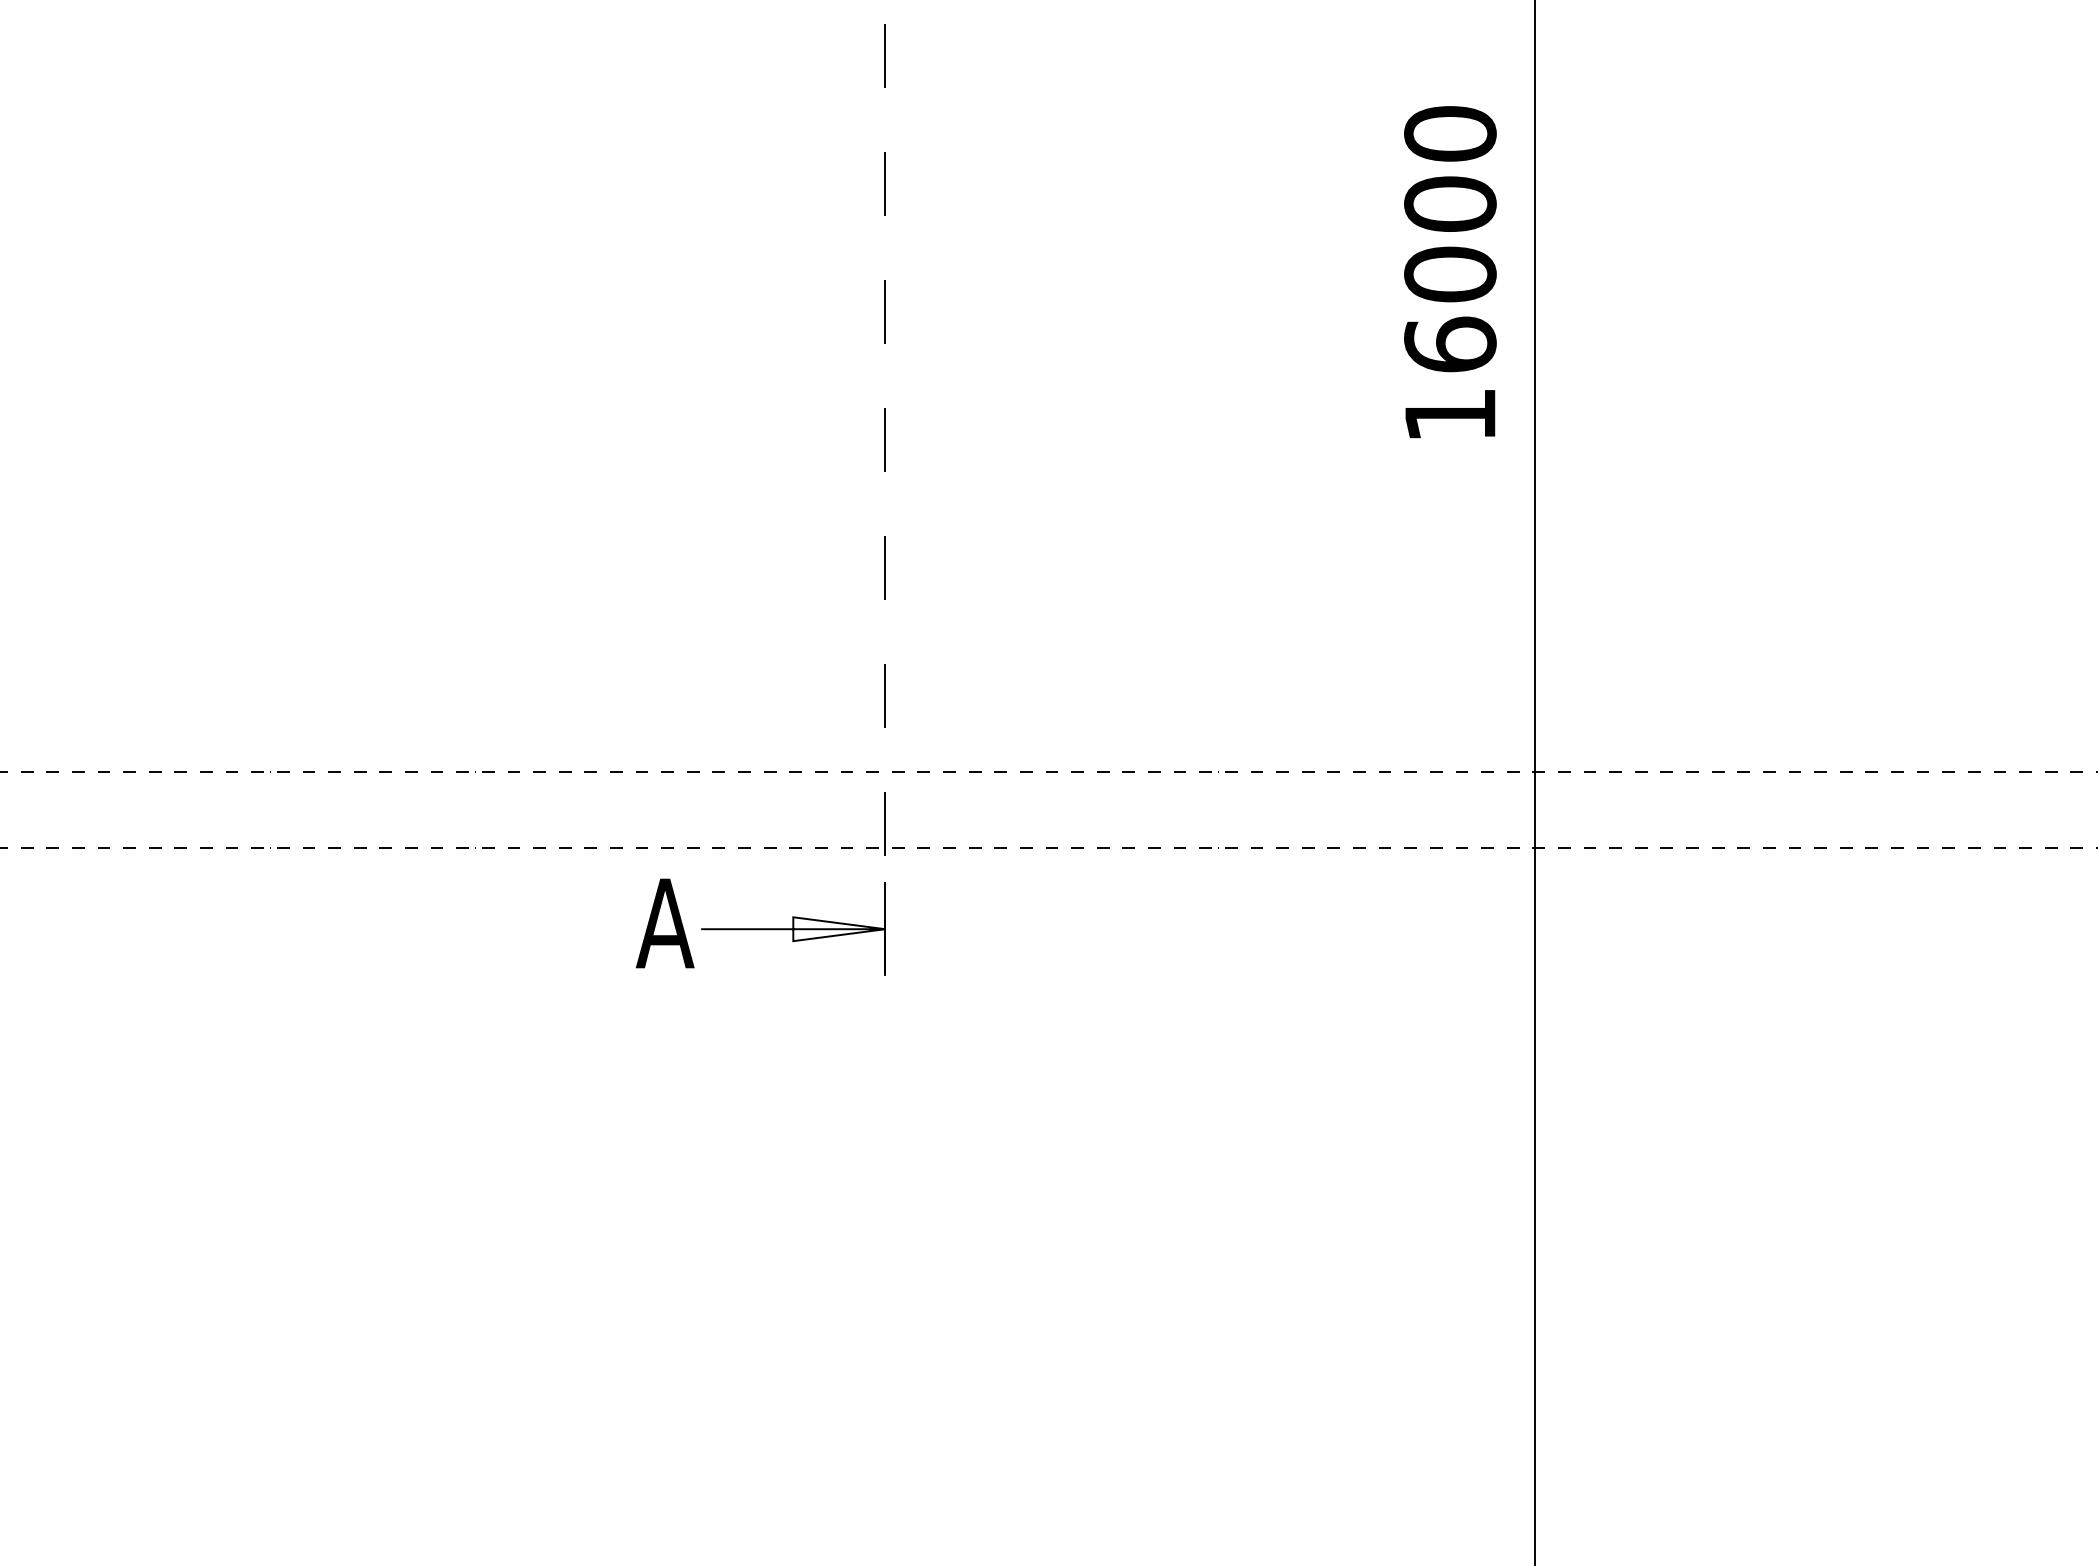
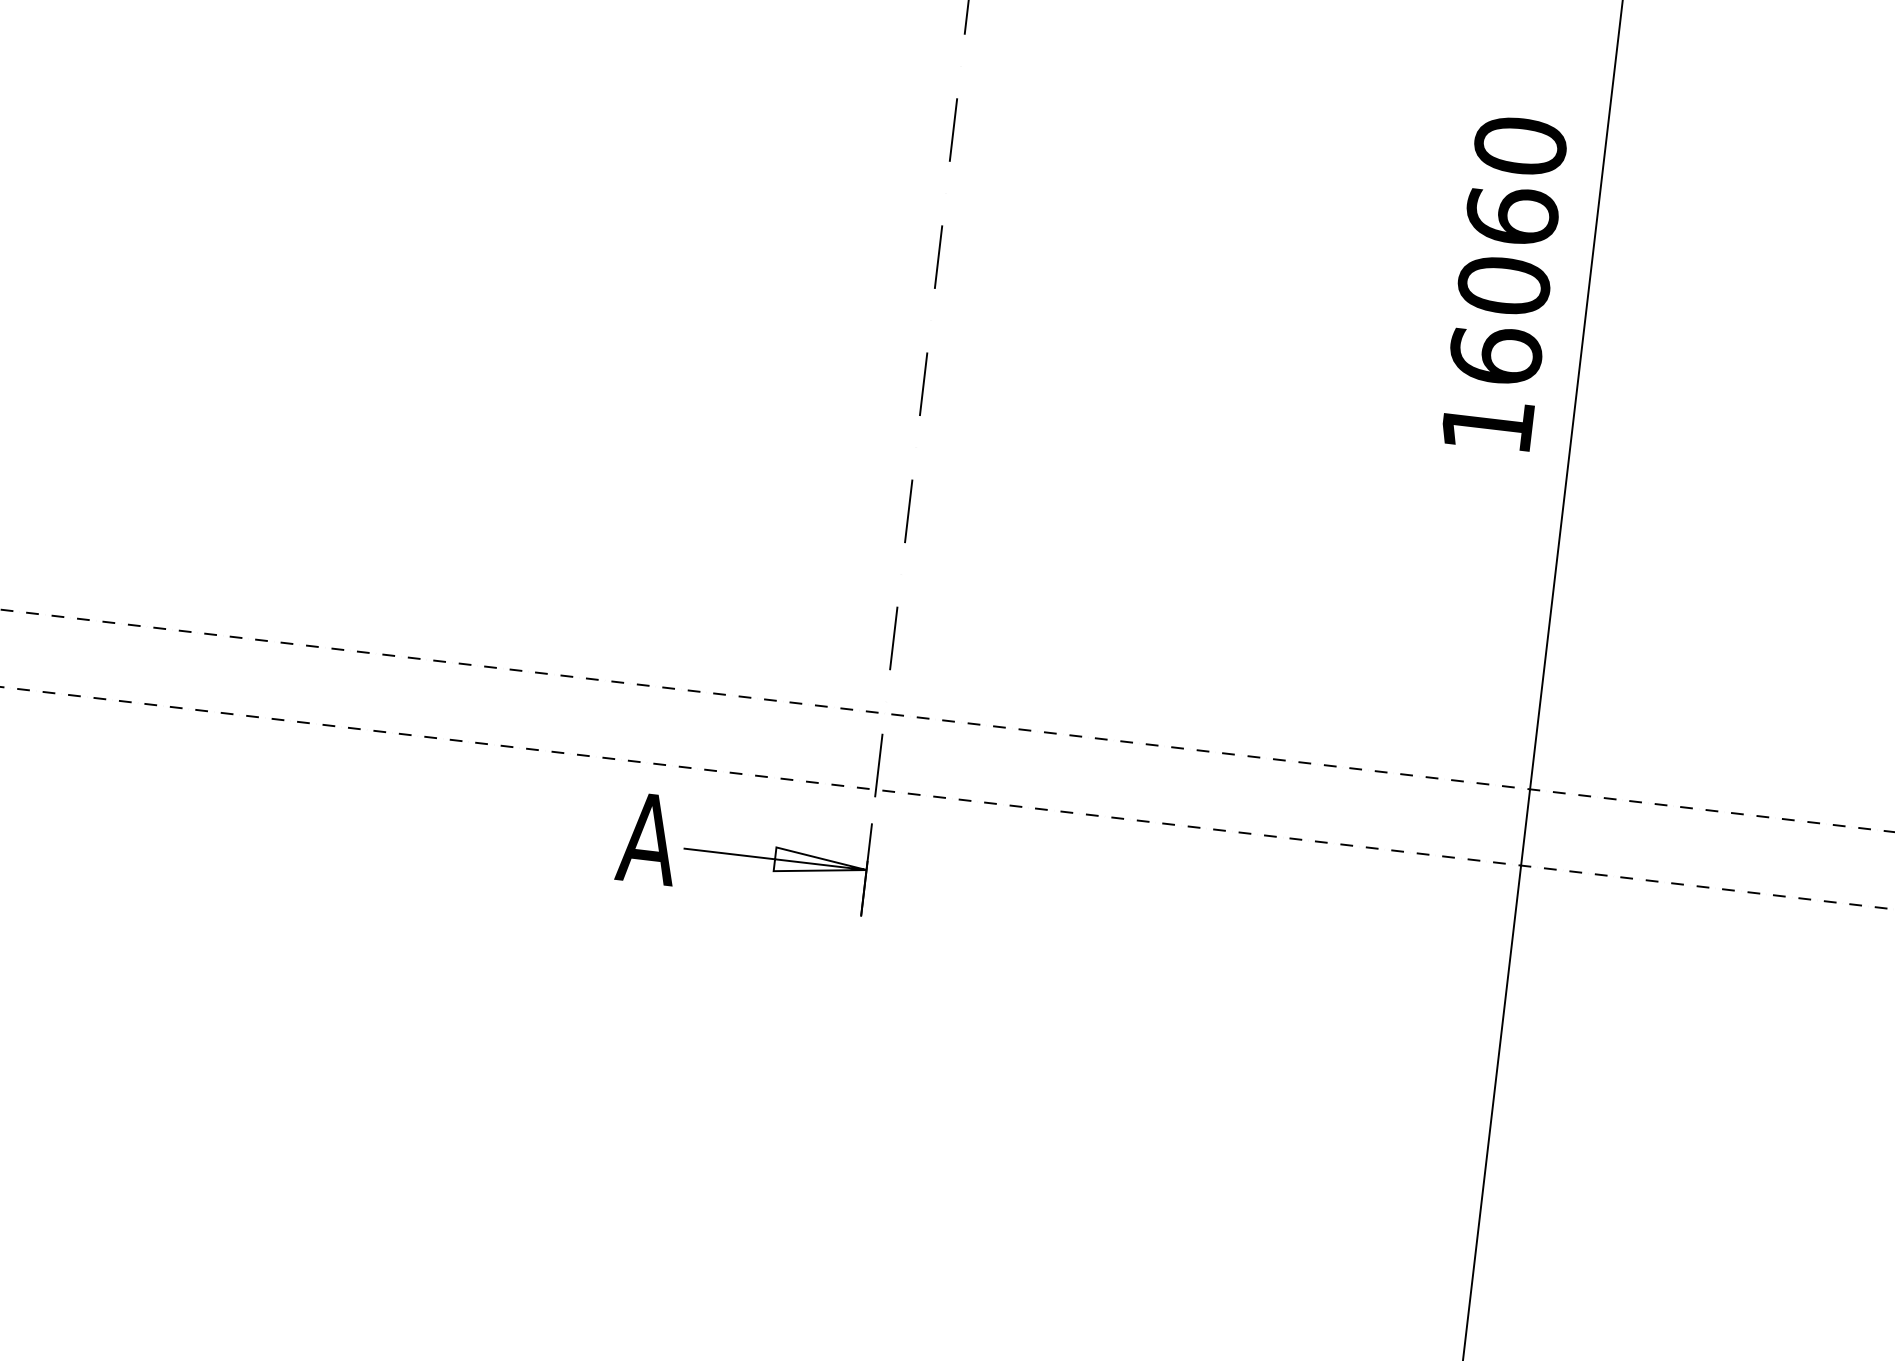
text: (1450, 203) -> (1512, 215), 16000 -> 16060

